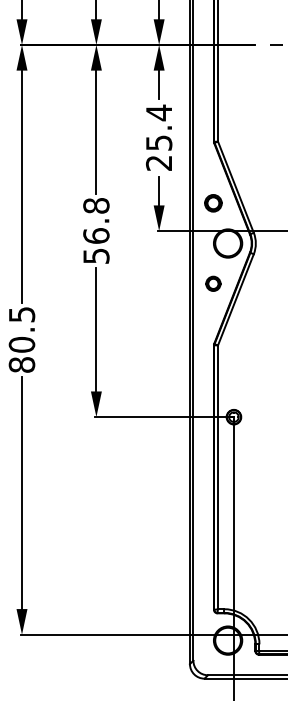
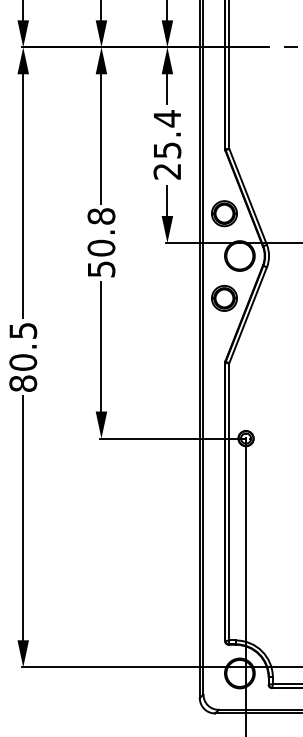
part: (213, 203) -> (224, 213), size x1.43
text: (96, 235) -> (101, 247), 56.8 -> 50.8
part: (213, 283) -> (224, 298), size x1.67

